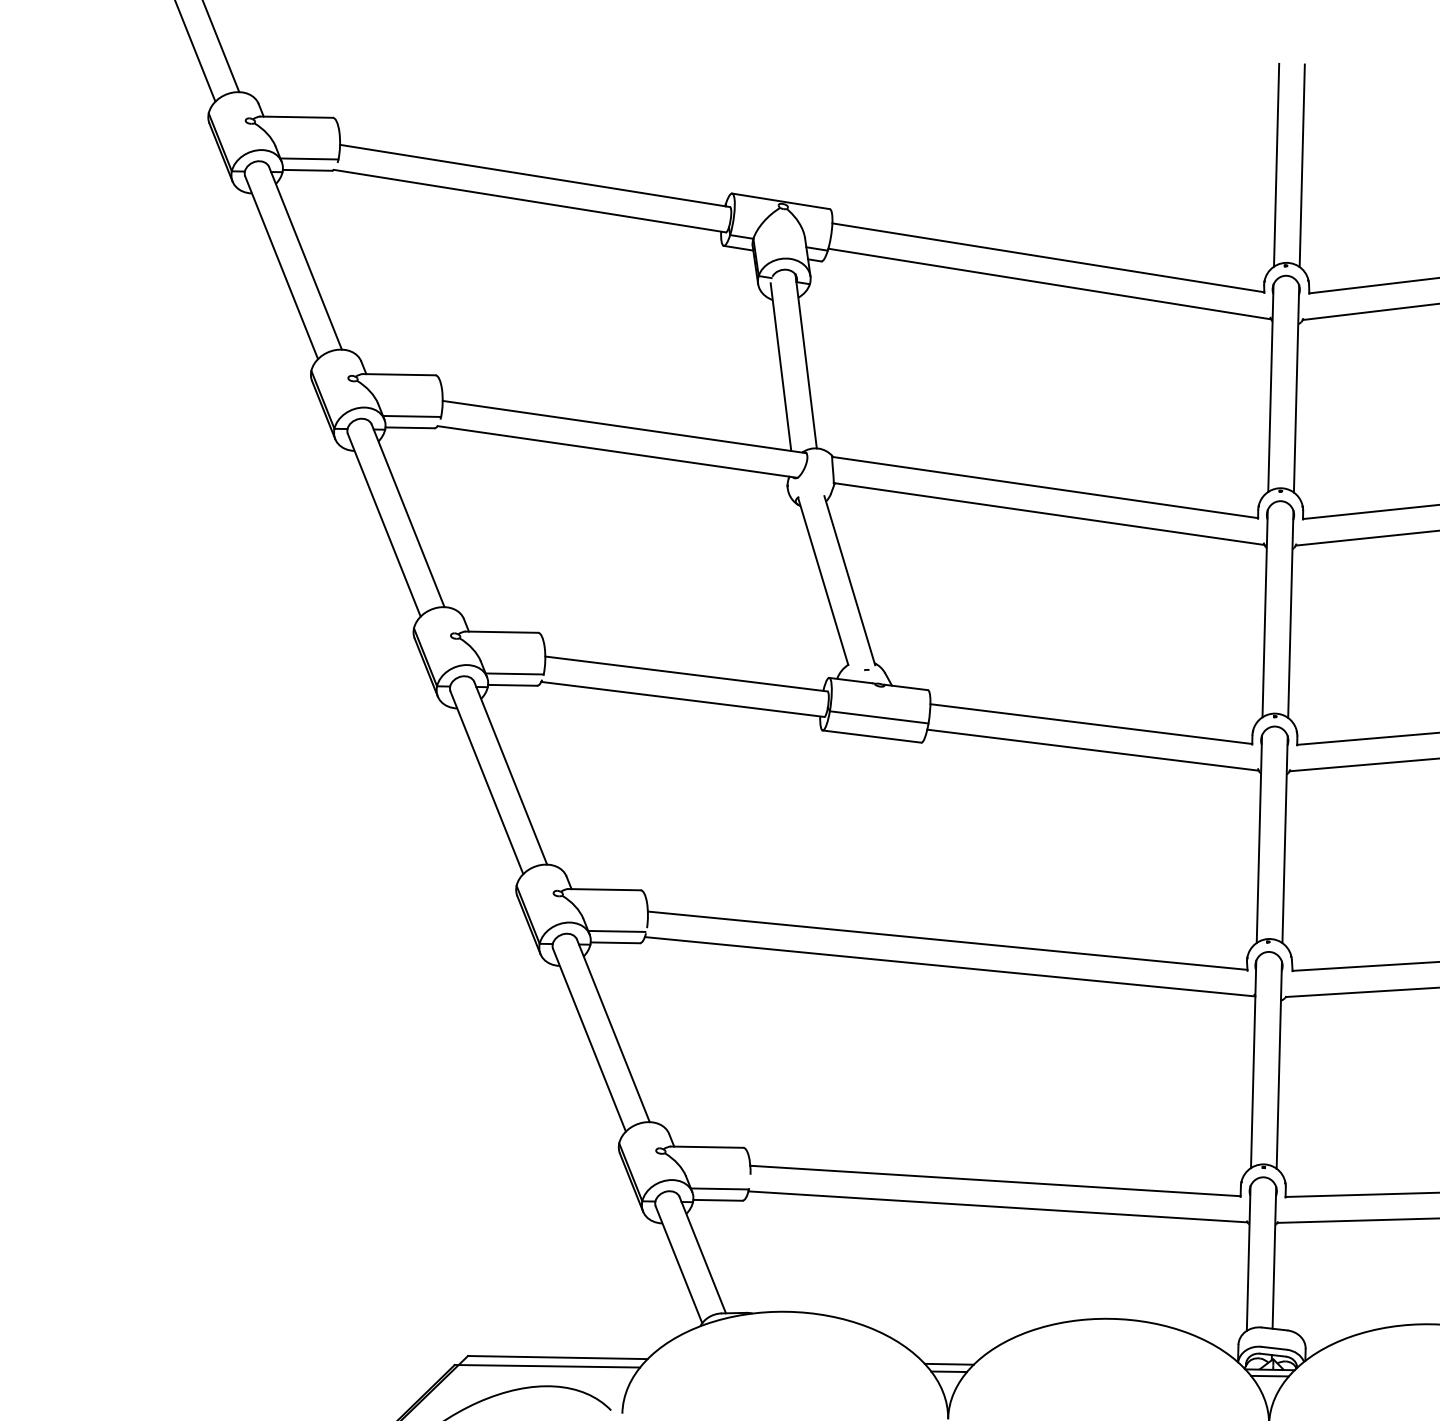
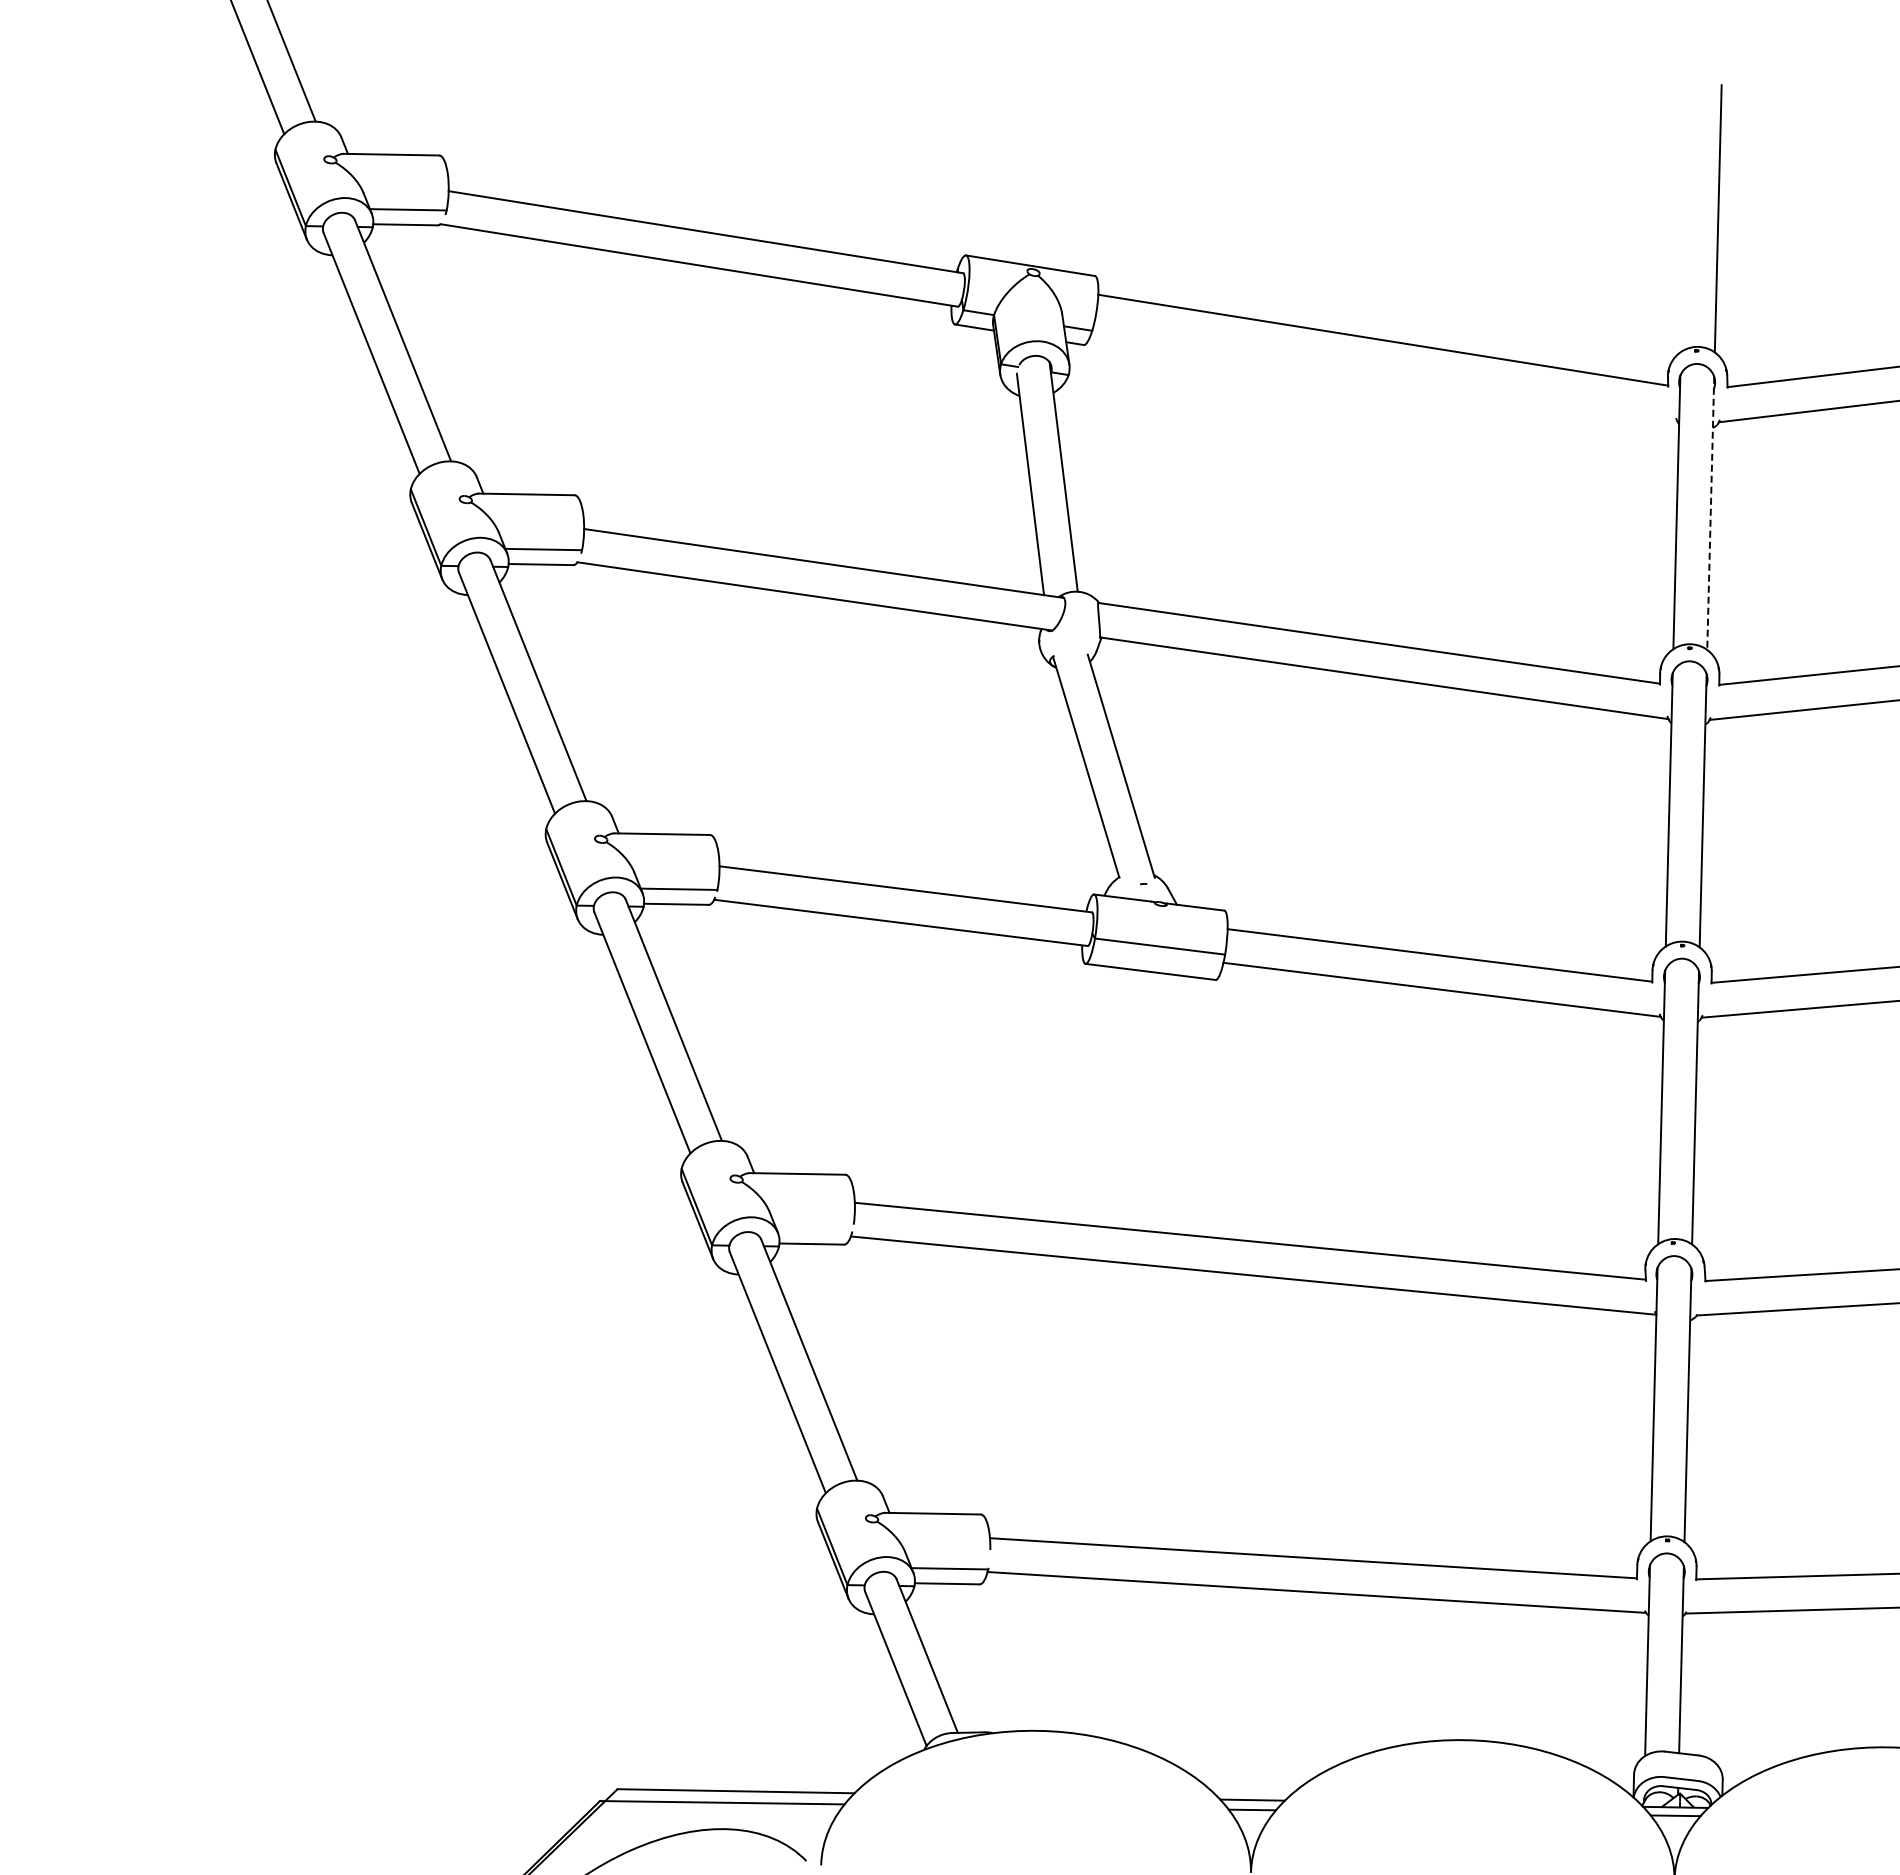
line: (1275, 164) -> (1683, 217), removed
line: (1050, 283) -> (1385, 374), removed
line: (1296, 389) -> (1710, 513), solid -> dashed
line: (616, 931) -> (813, 1228), removed

